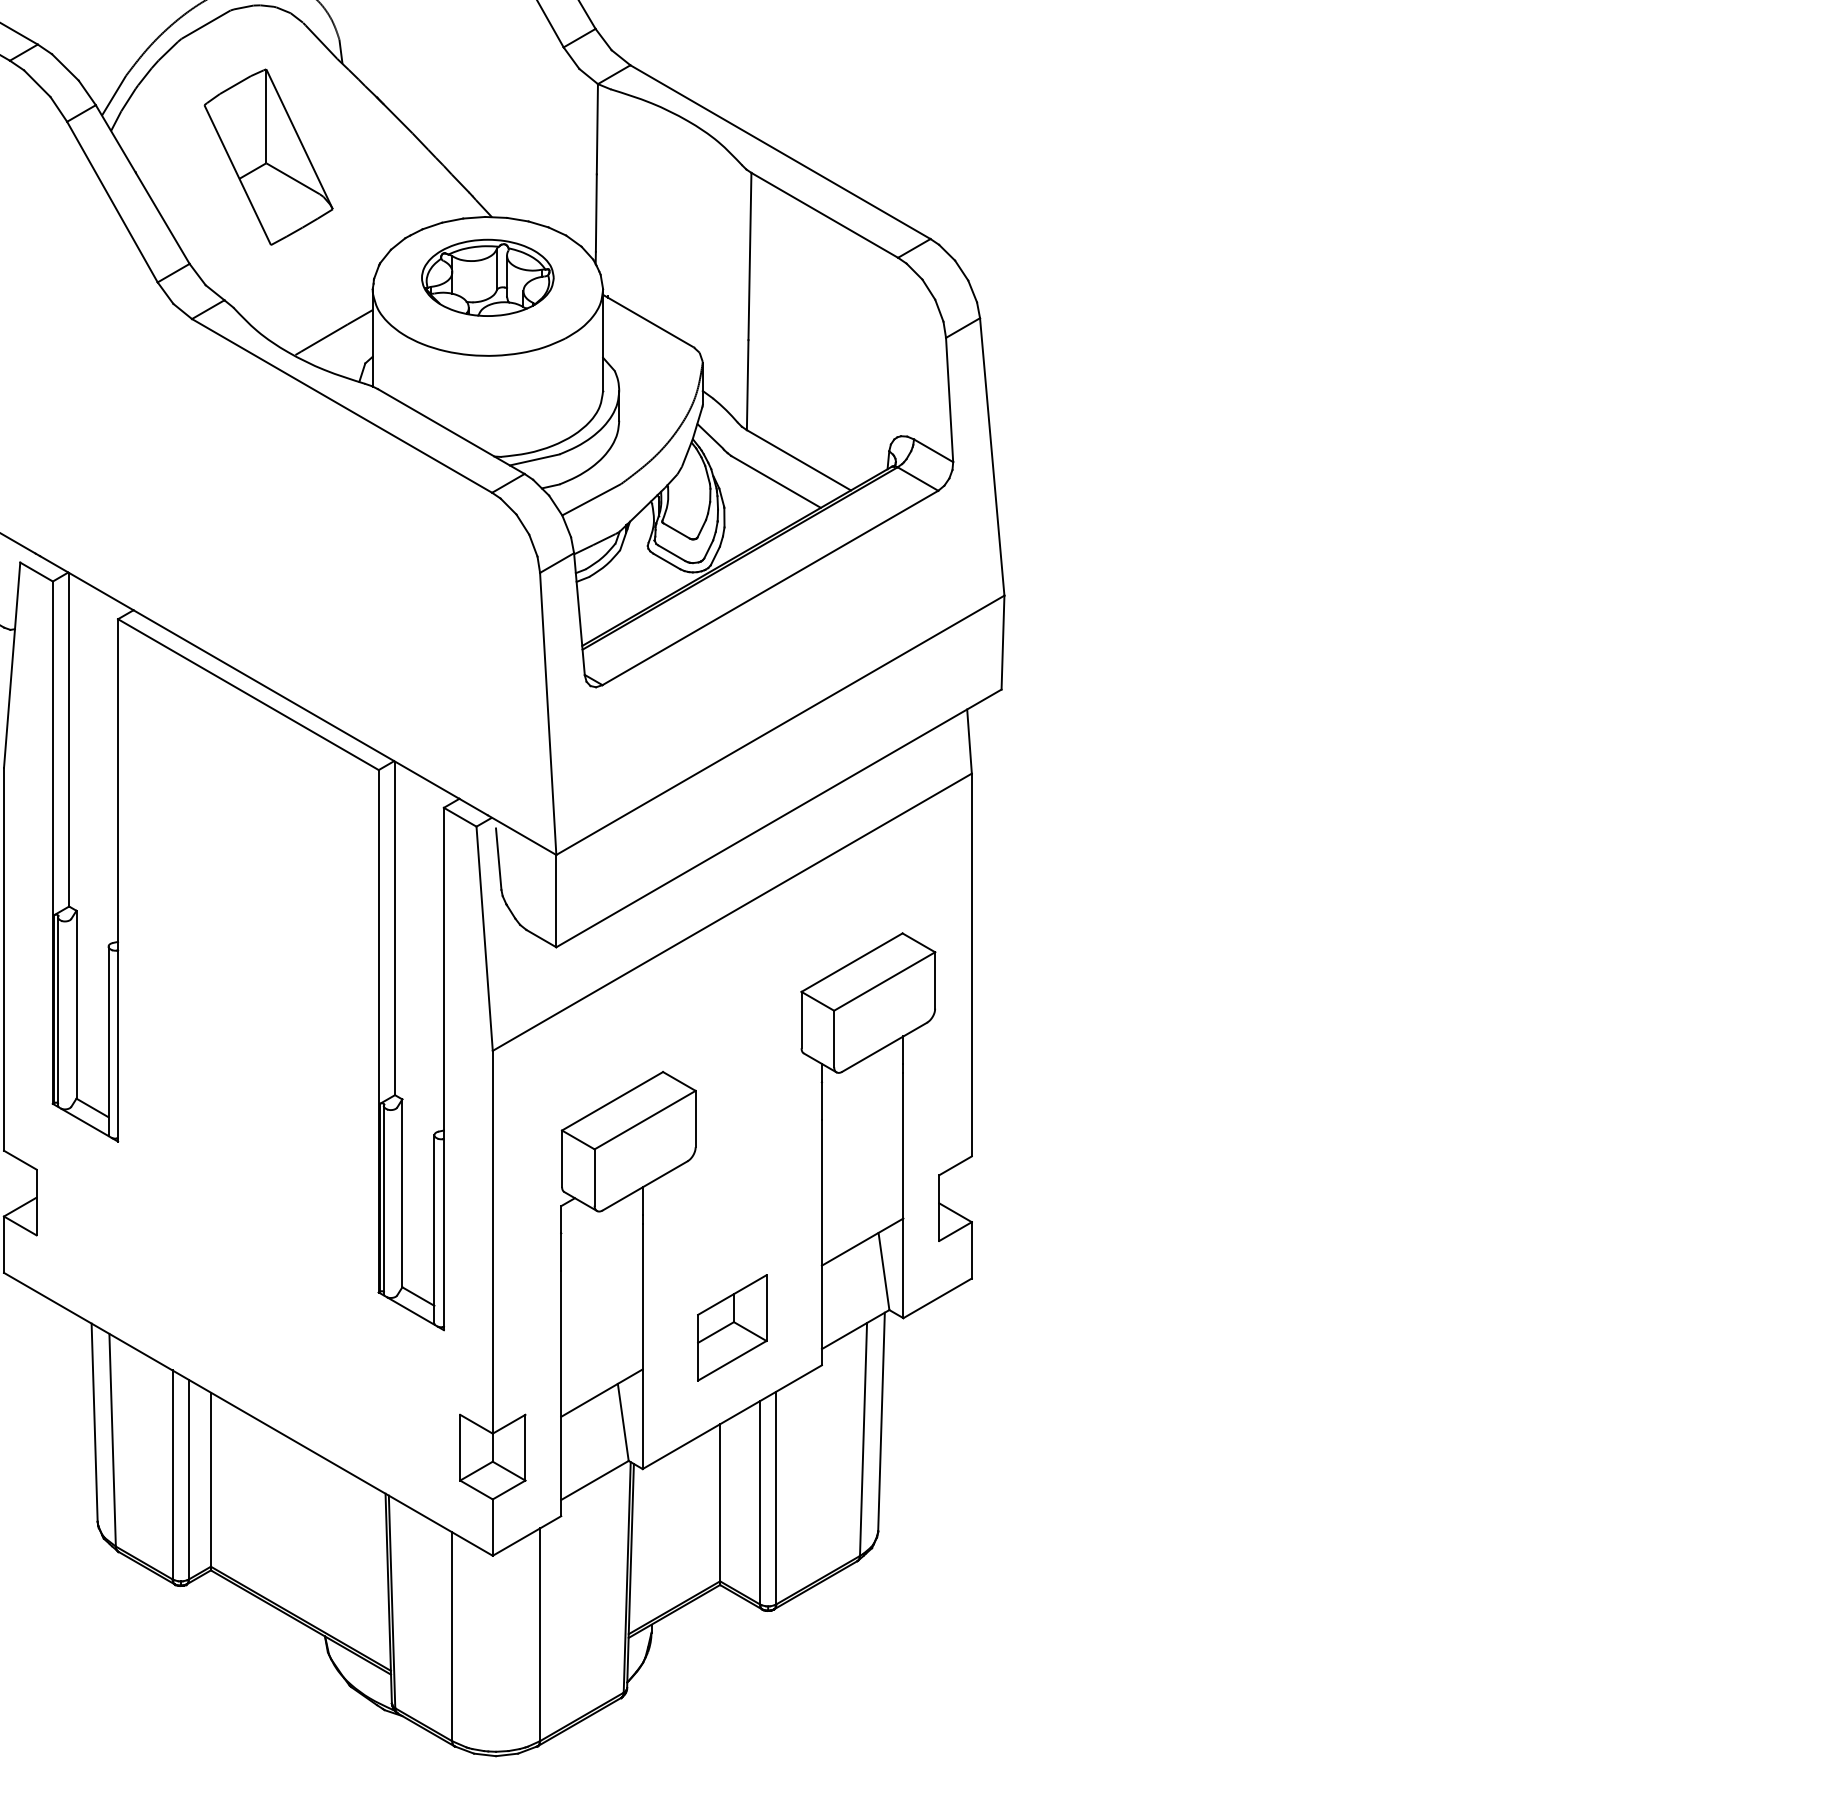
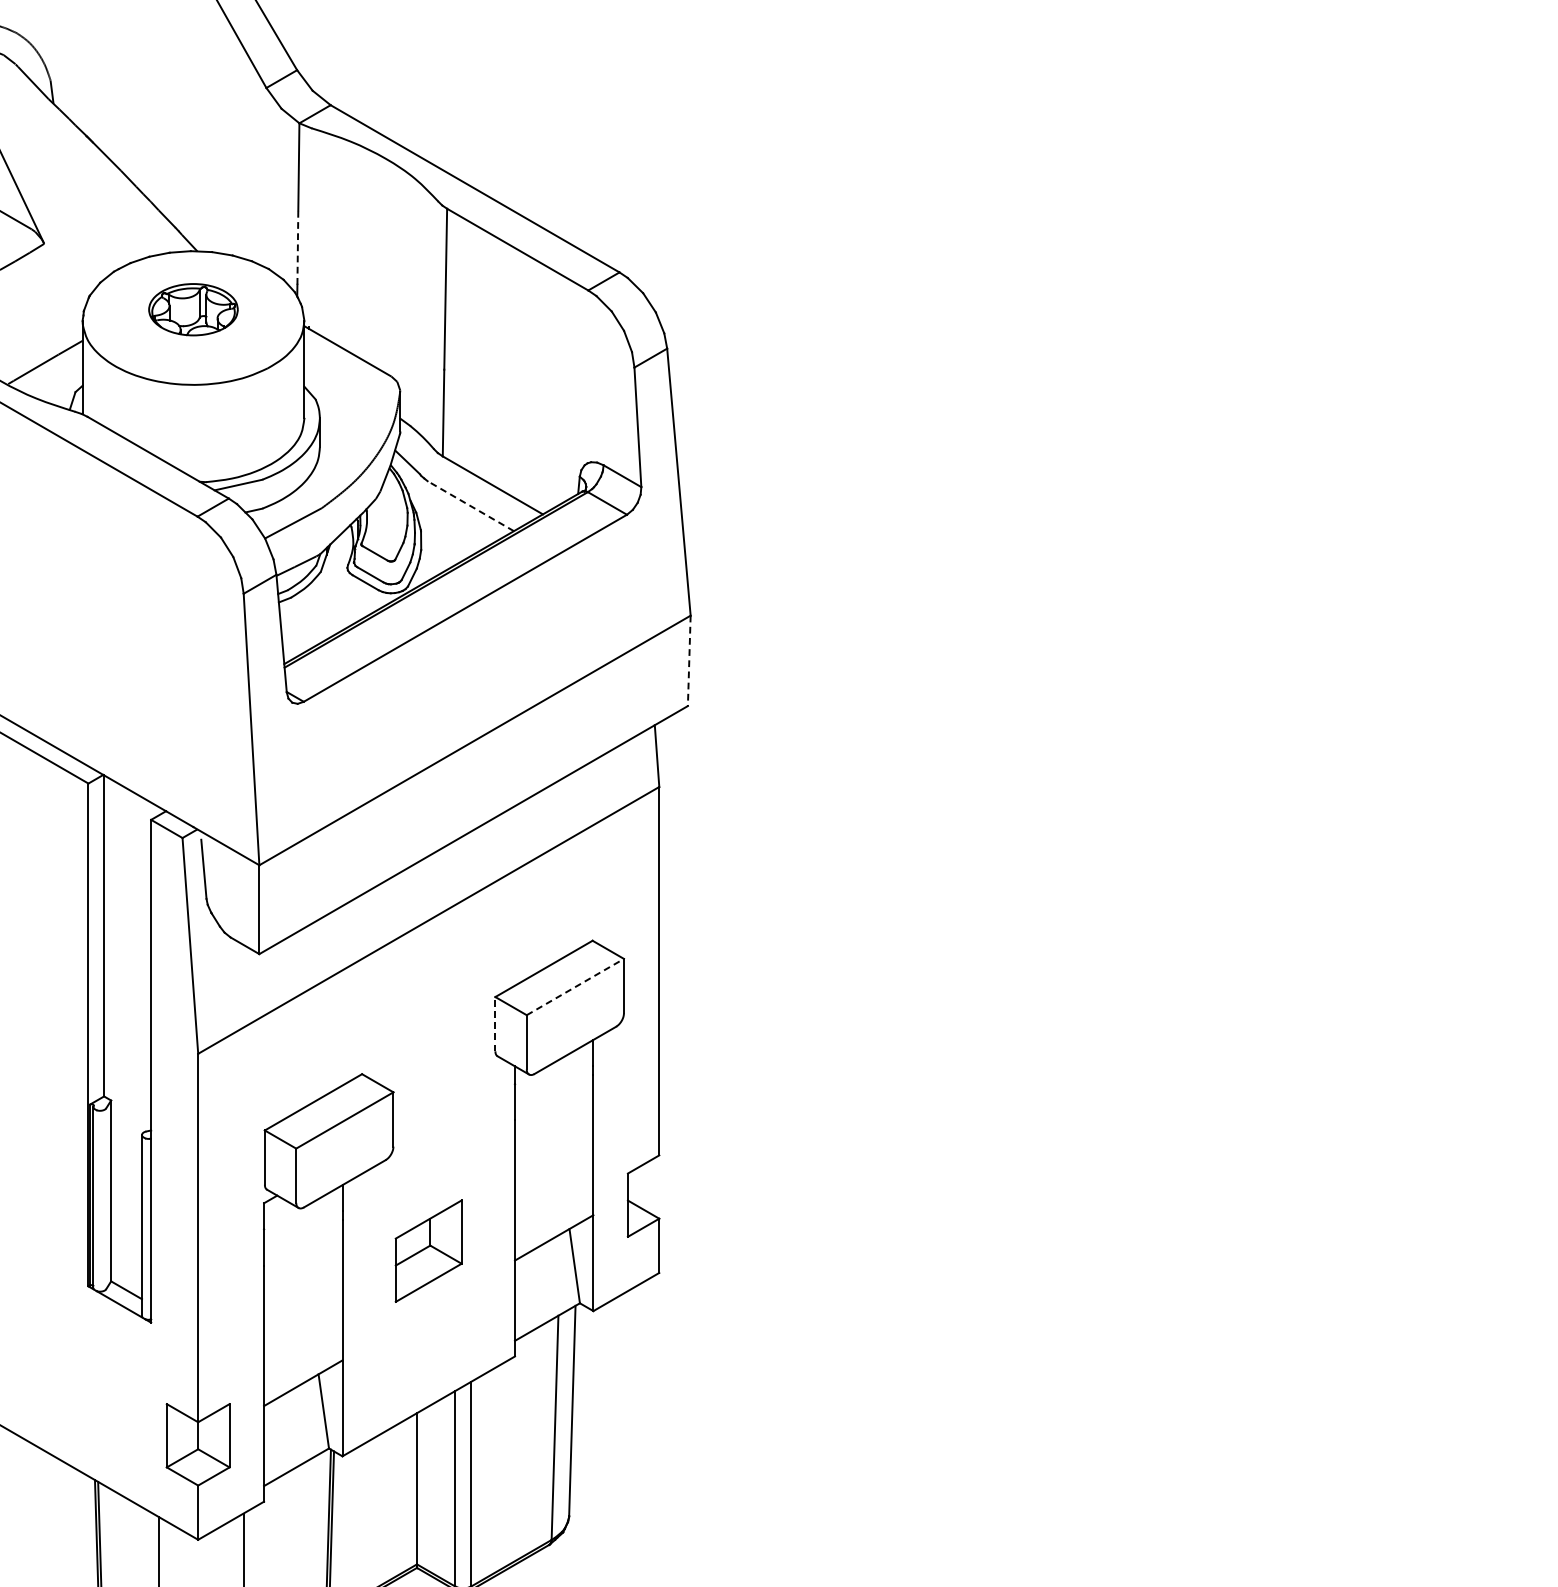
line: (596, 213) -> (298, 247), solid -> dashed
part: (487, 277) -> (193, 309), size x0.7
line: (776, 481) -> (471, 505), solid -> dashed
line: (1003, 642) -> (689, 660), solid -> dashed
line: (885, 981) -> (576, 987), solid -> dashed
line: (801, 1019) -> (495, 1023), solid -> dashed
part: (732, 1327) -> (428, 1250), moved

